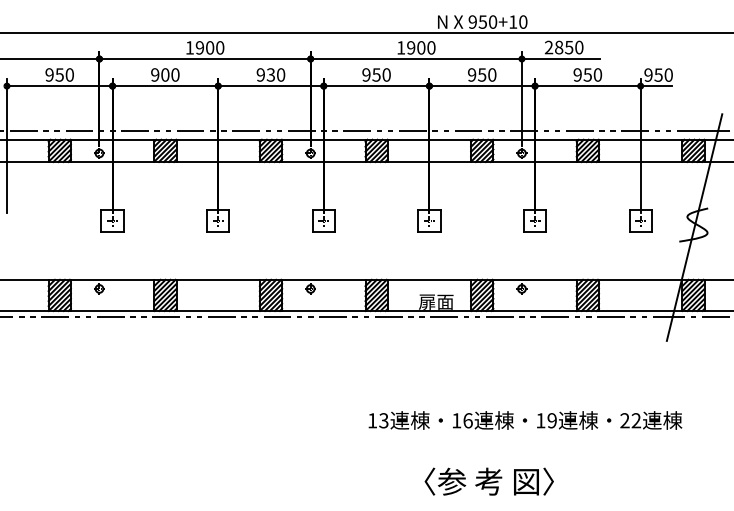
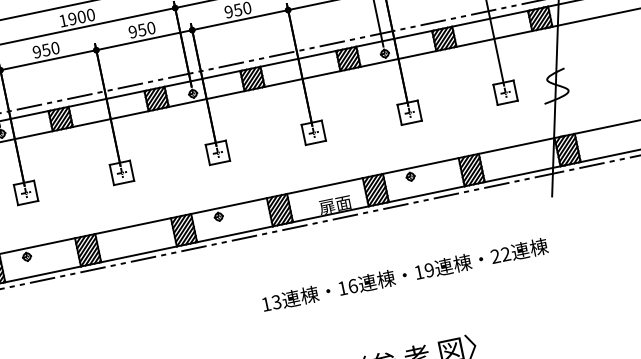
text: (165, 74) -> (46, 49), 900 -> 950
text: (270, 74) -> (141, 29), 930 -> 950
text: (525, 420) -> (405, 275), moved

